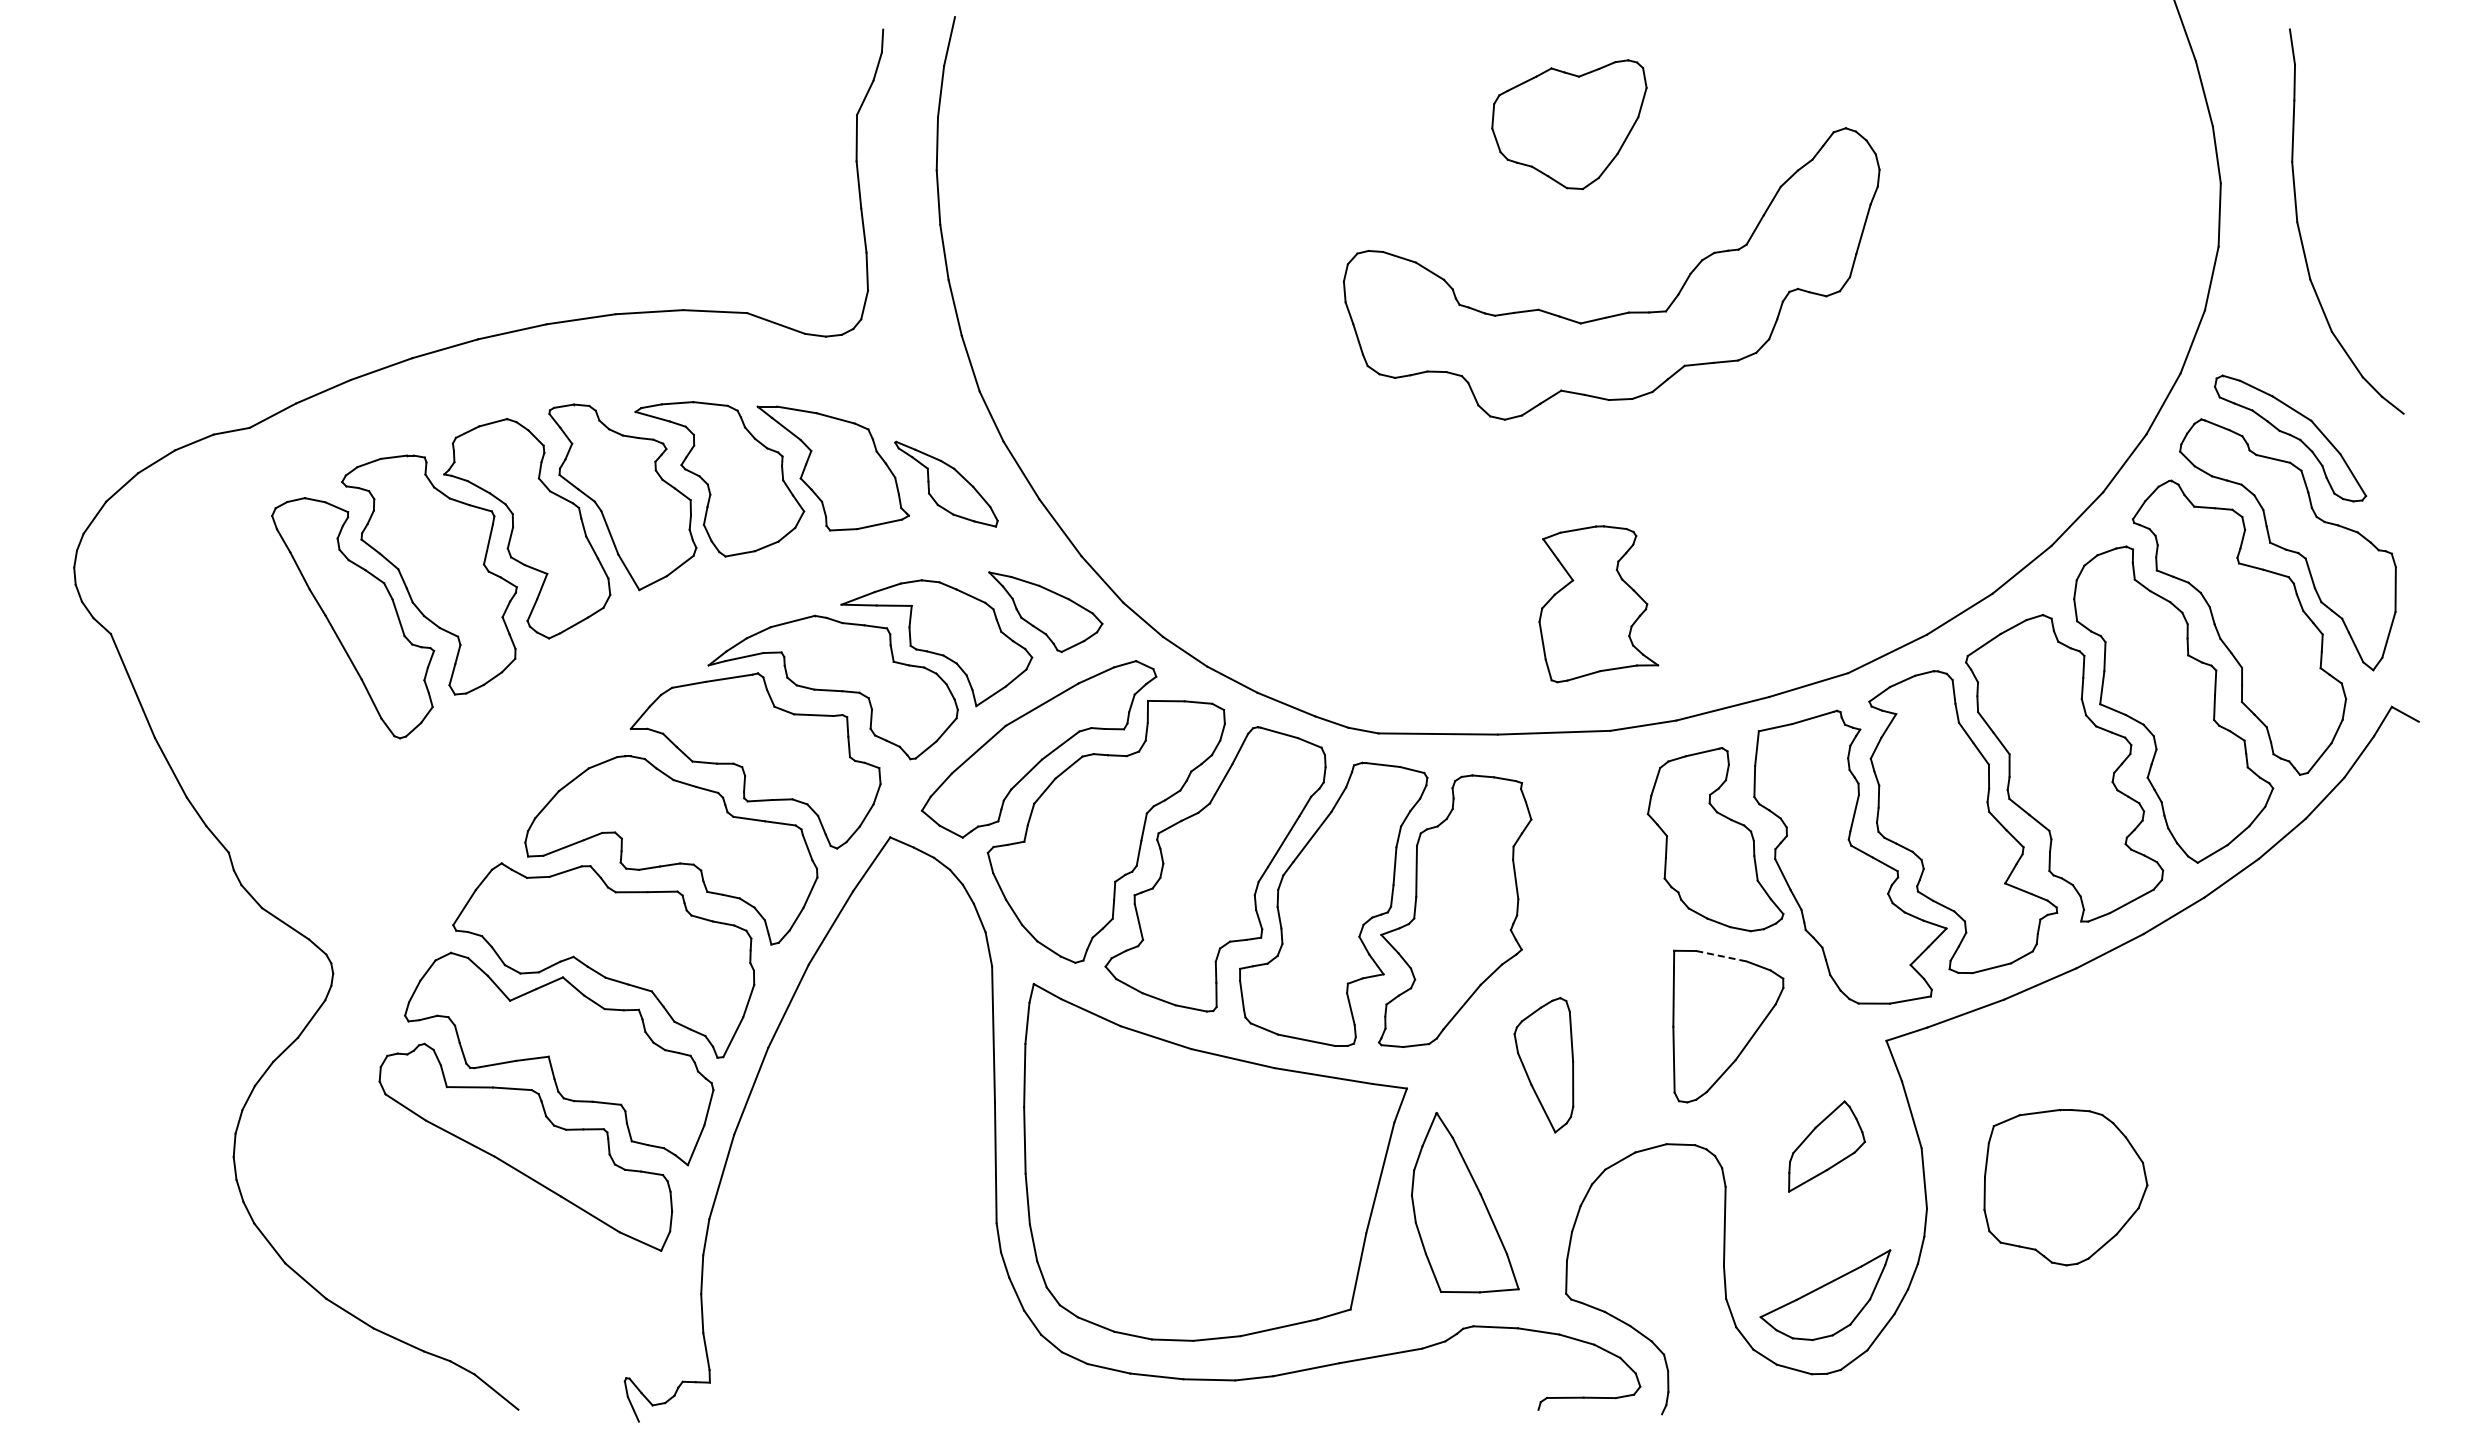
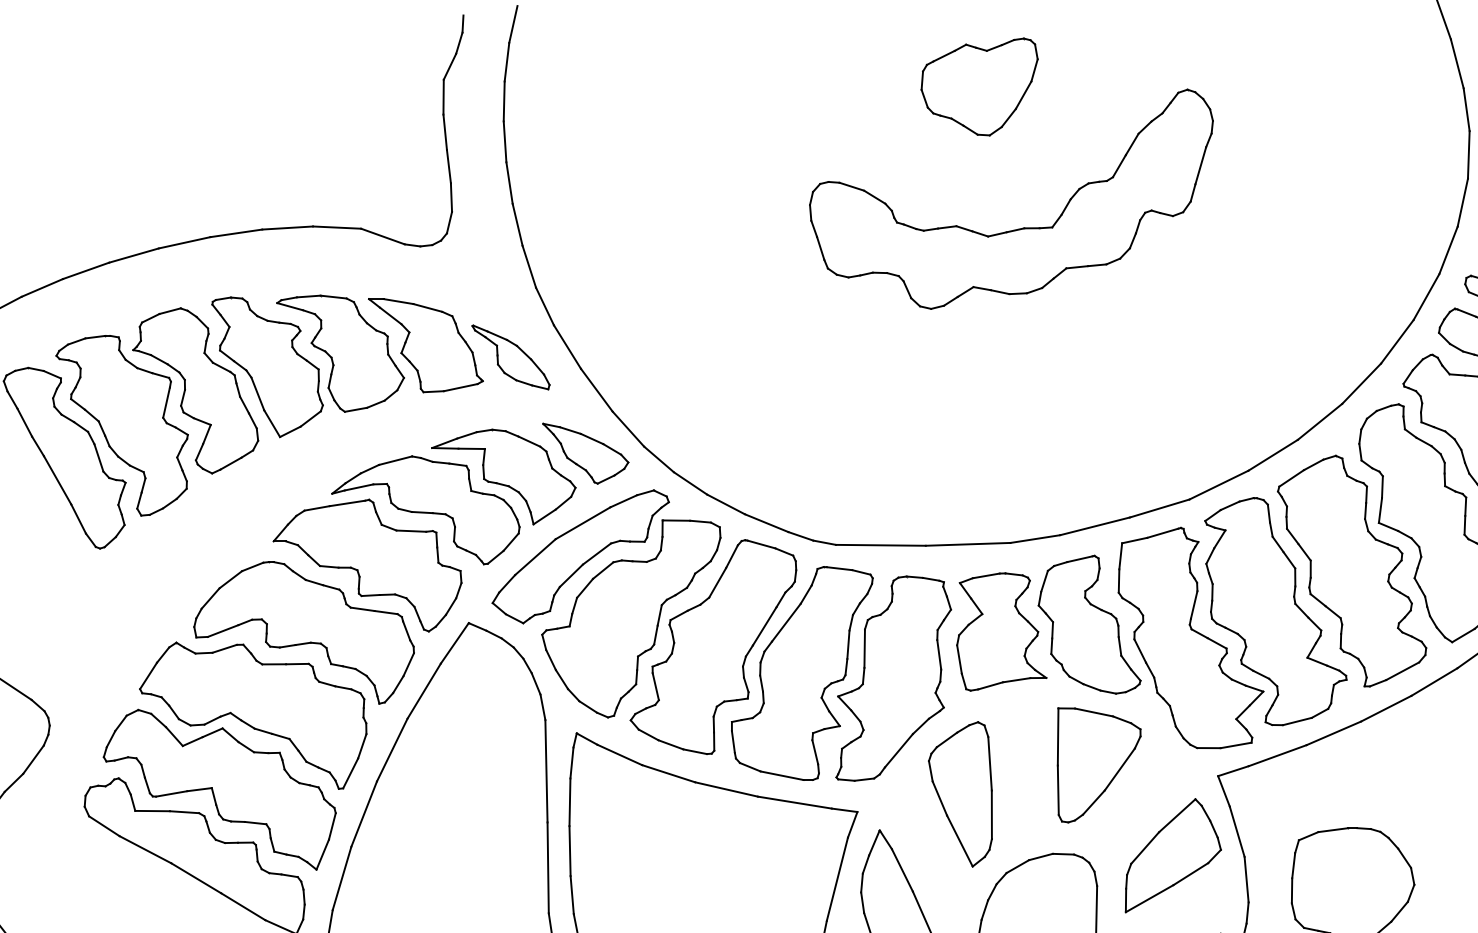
part: (1598, 604) -> (1001, 632), moved
line: (1721, 956) -> (1094, 712), dashed -> solid
part: (1543, 1065) -> (960, 794), size x1.43
part: (1826, 1146) -> (1173, 855), size x1.67

